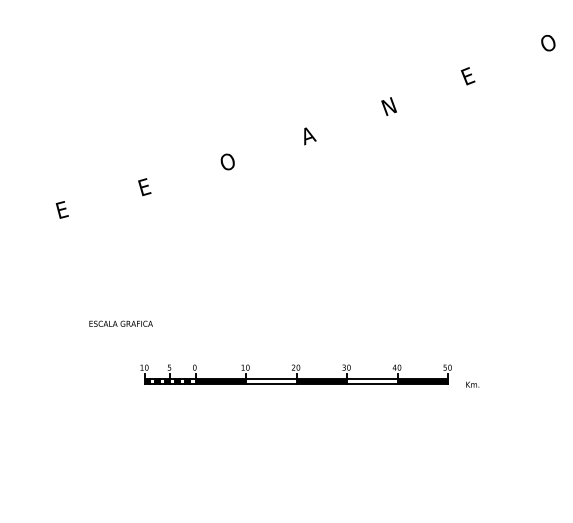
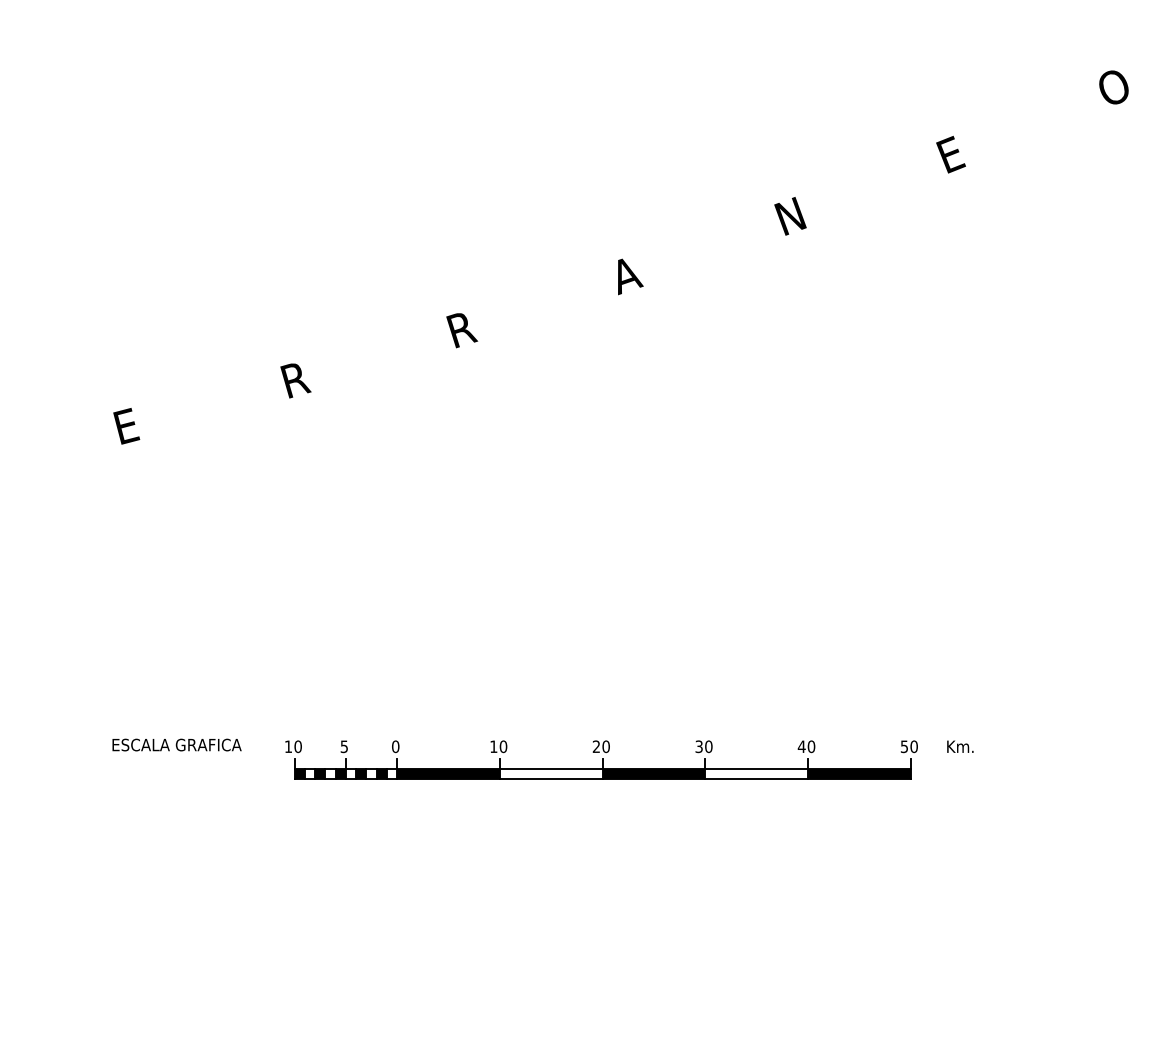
text: (227, 162) -> (462, 329), O -> R
text: (147, 186) -> (299, 378), E -> R
text: (120, 323) -> (175, 744), moved
text: (472, 384) -> (959, 746), moved

